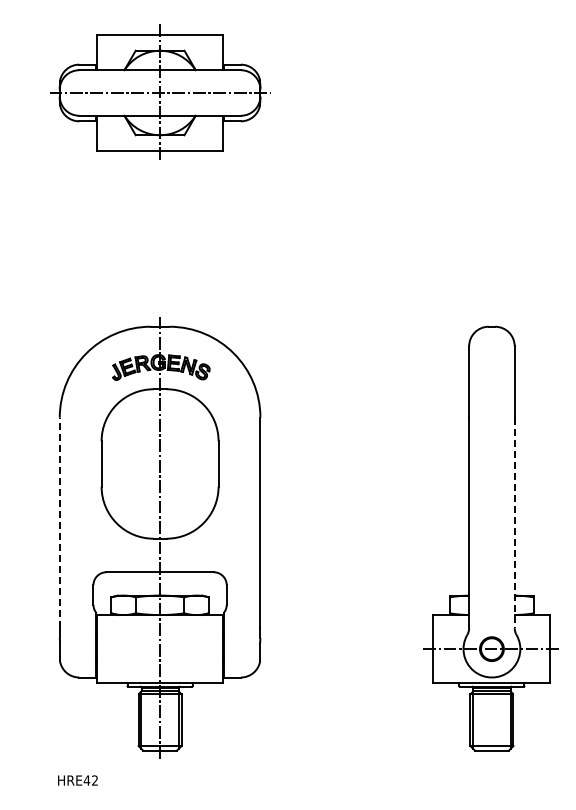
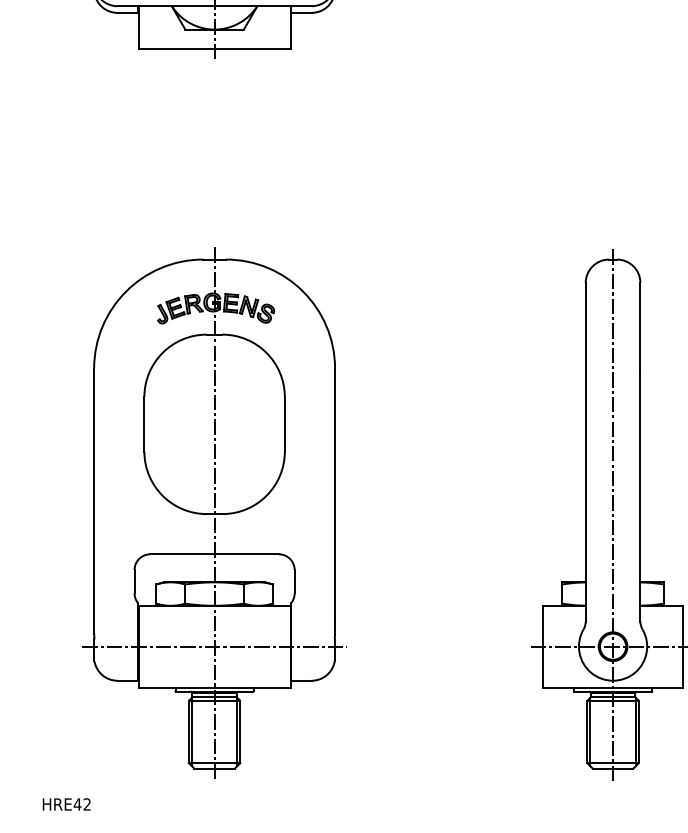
line: (59, 522) -> (93, 494), dashed -> solid
line: (514, 523) -> (640, 495), dashed -> solid
line: (491, 538) -> (612, 513), added
line: (159, 649) -> (213, 647), added
text: (77, 780) -> (66, 804), moved

